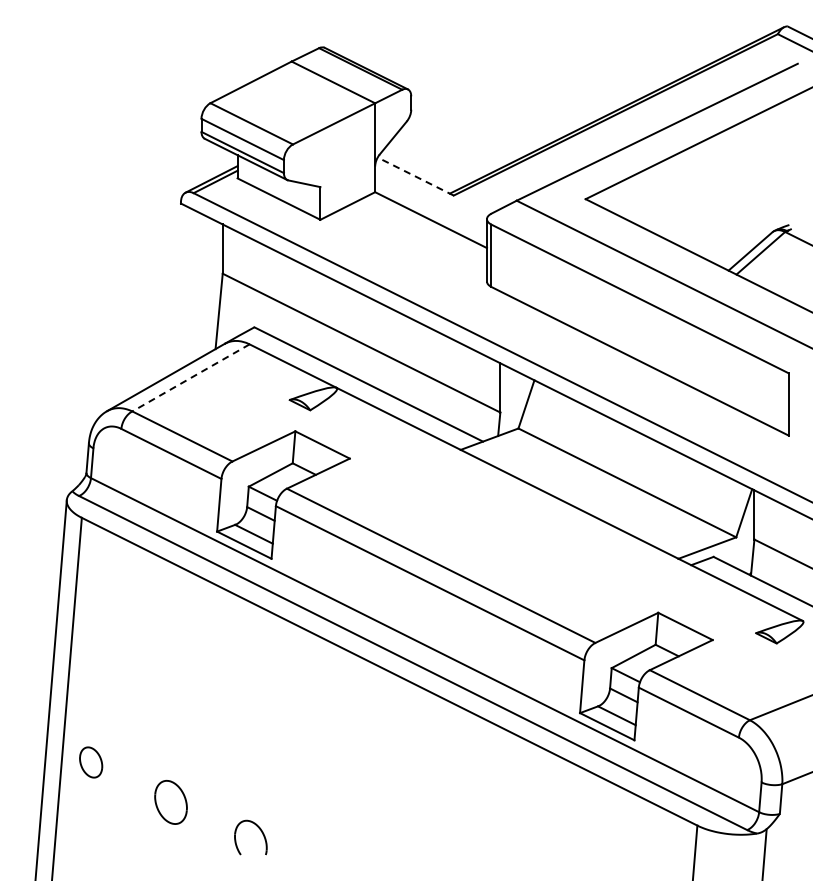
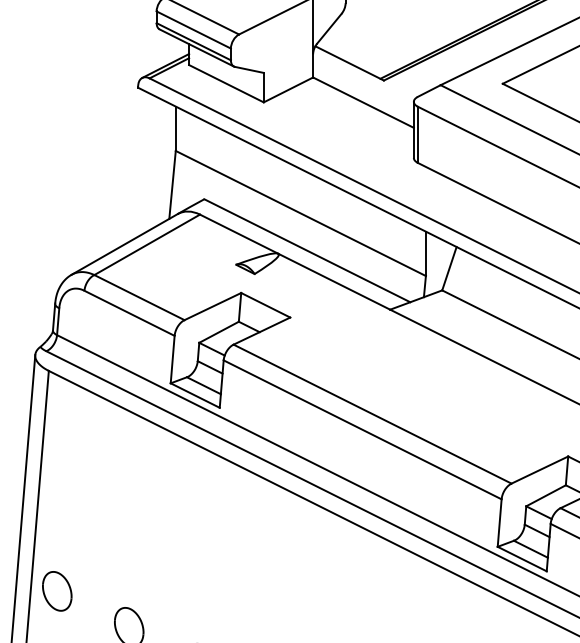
line: (415, 176) -> (349, 63), dashed -> solid
line: (191, 377) -> (147, 244), dashed -> solid
part: (90, 762) -> (56, 591), size x1.43

